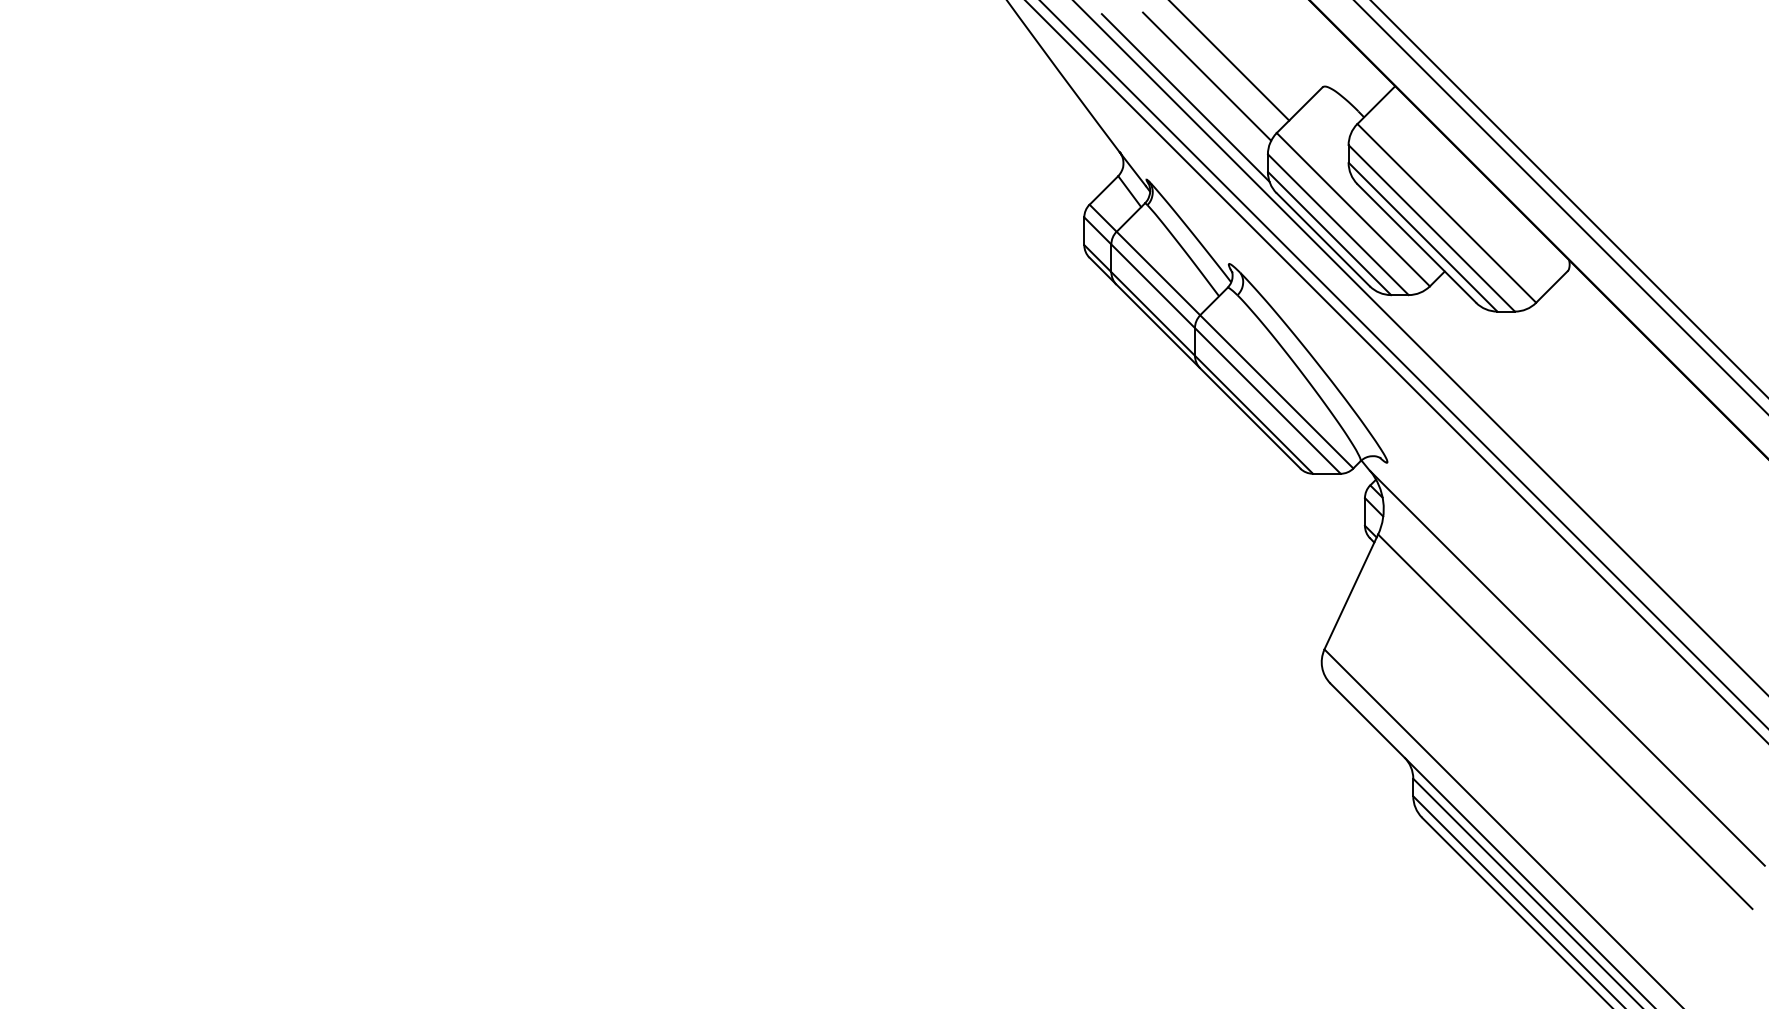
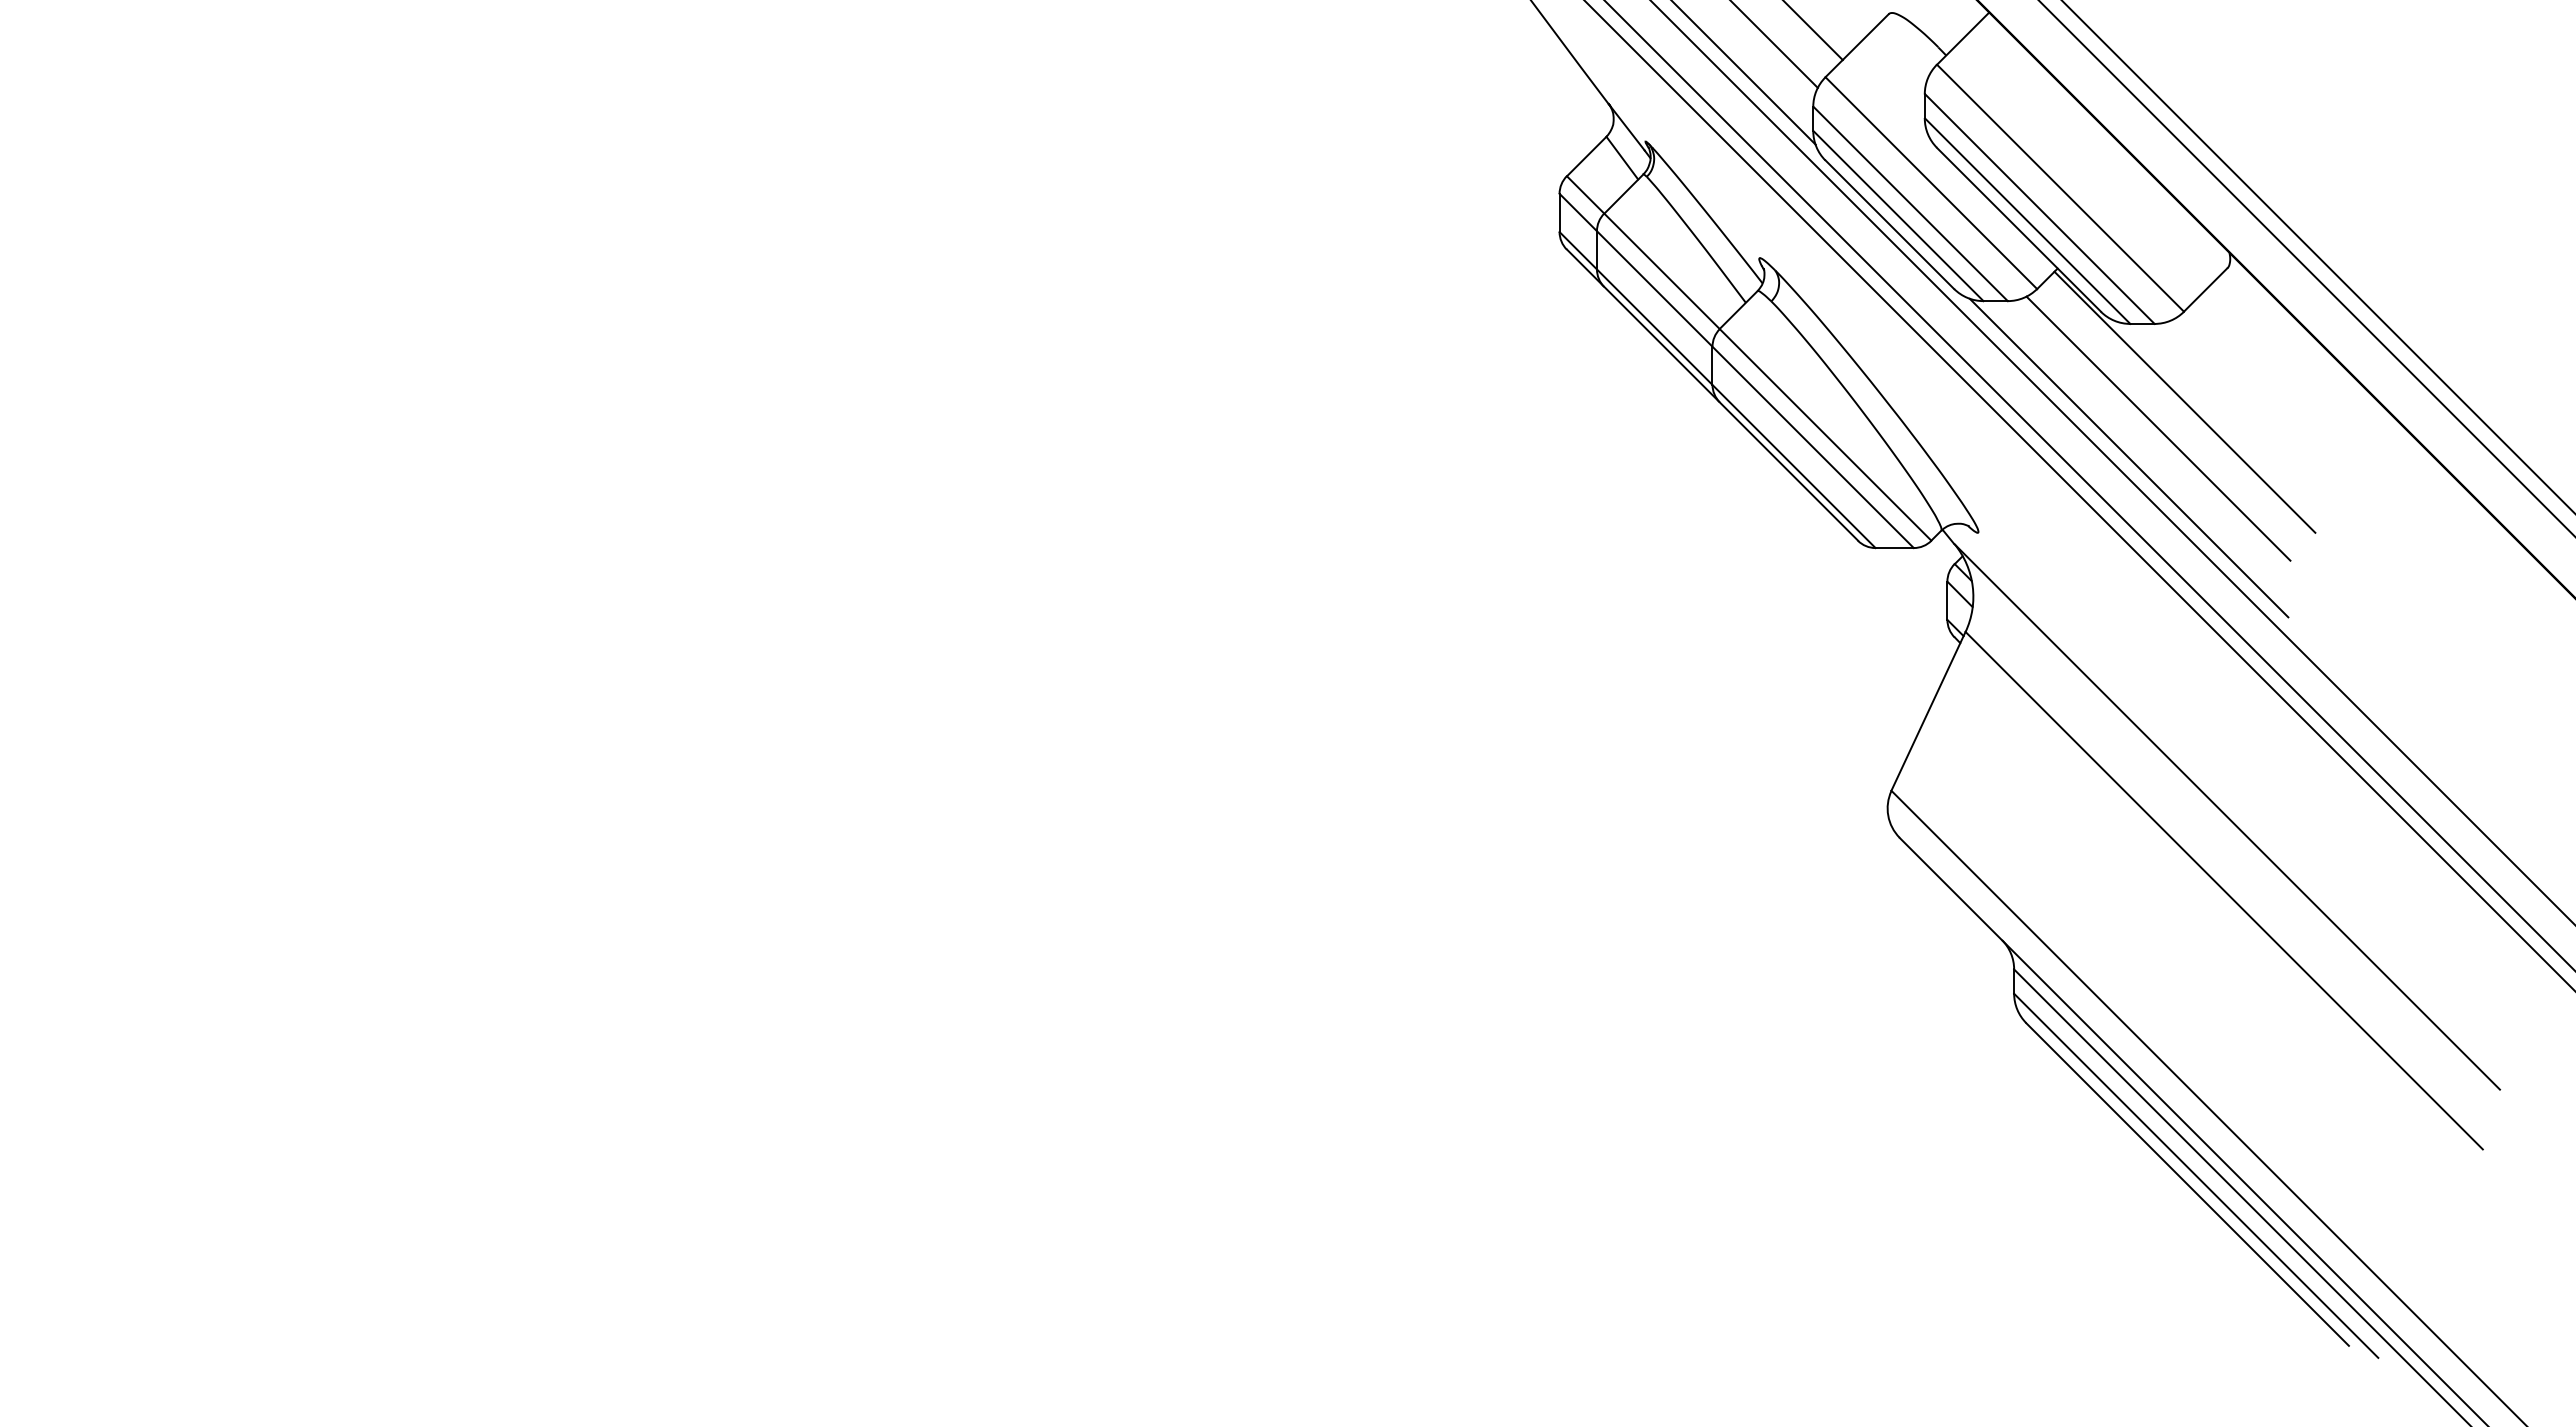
line: (1536, 367) -> (2184, 401), added
line: (1517, 387) -> (2158, 428), added
line: (1496, 408) -> (2128, 457), added

